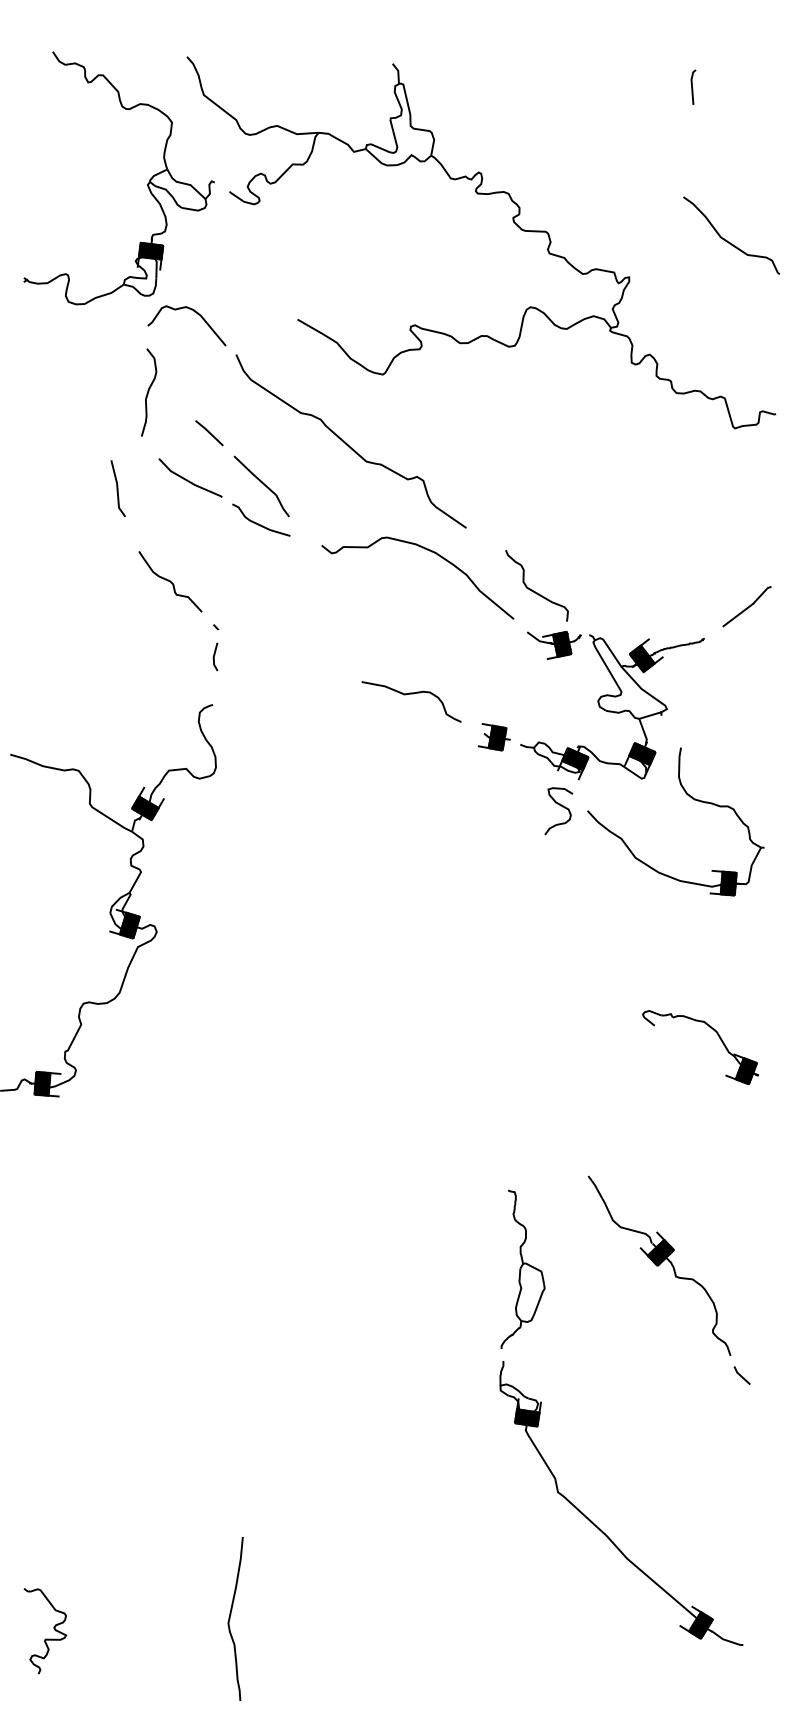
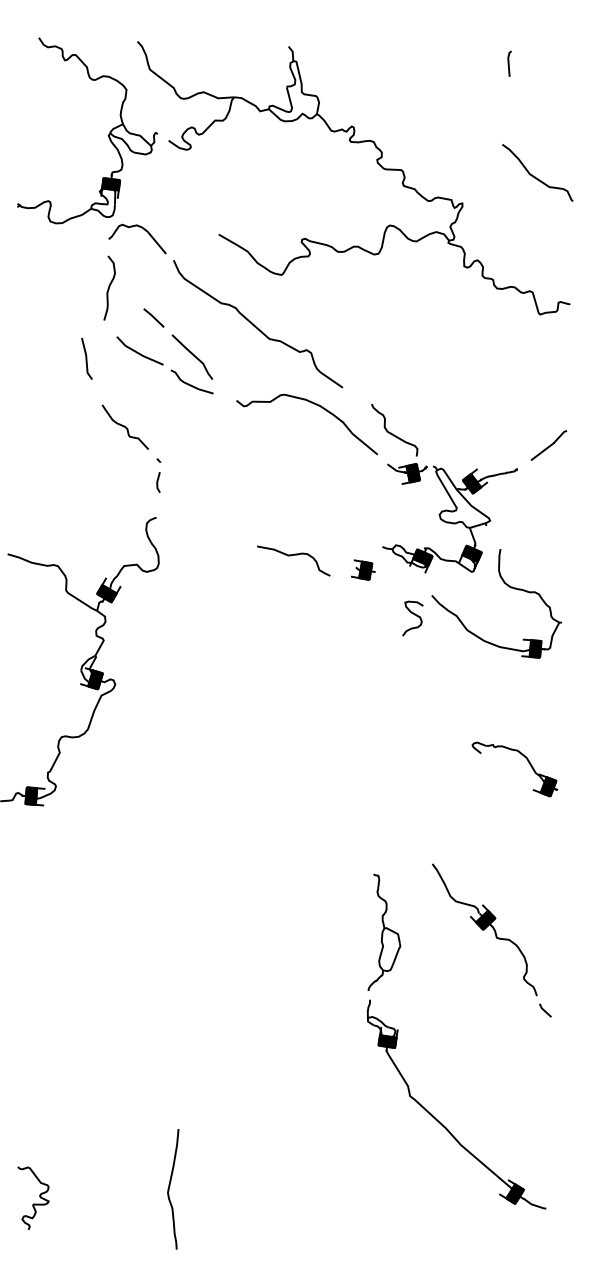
curve: (411, 694) -> (293, 555), moved
part: (493, 737) -> (362, 570), moved
curve: (562, 807) -> (415, 615), moved

